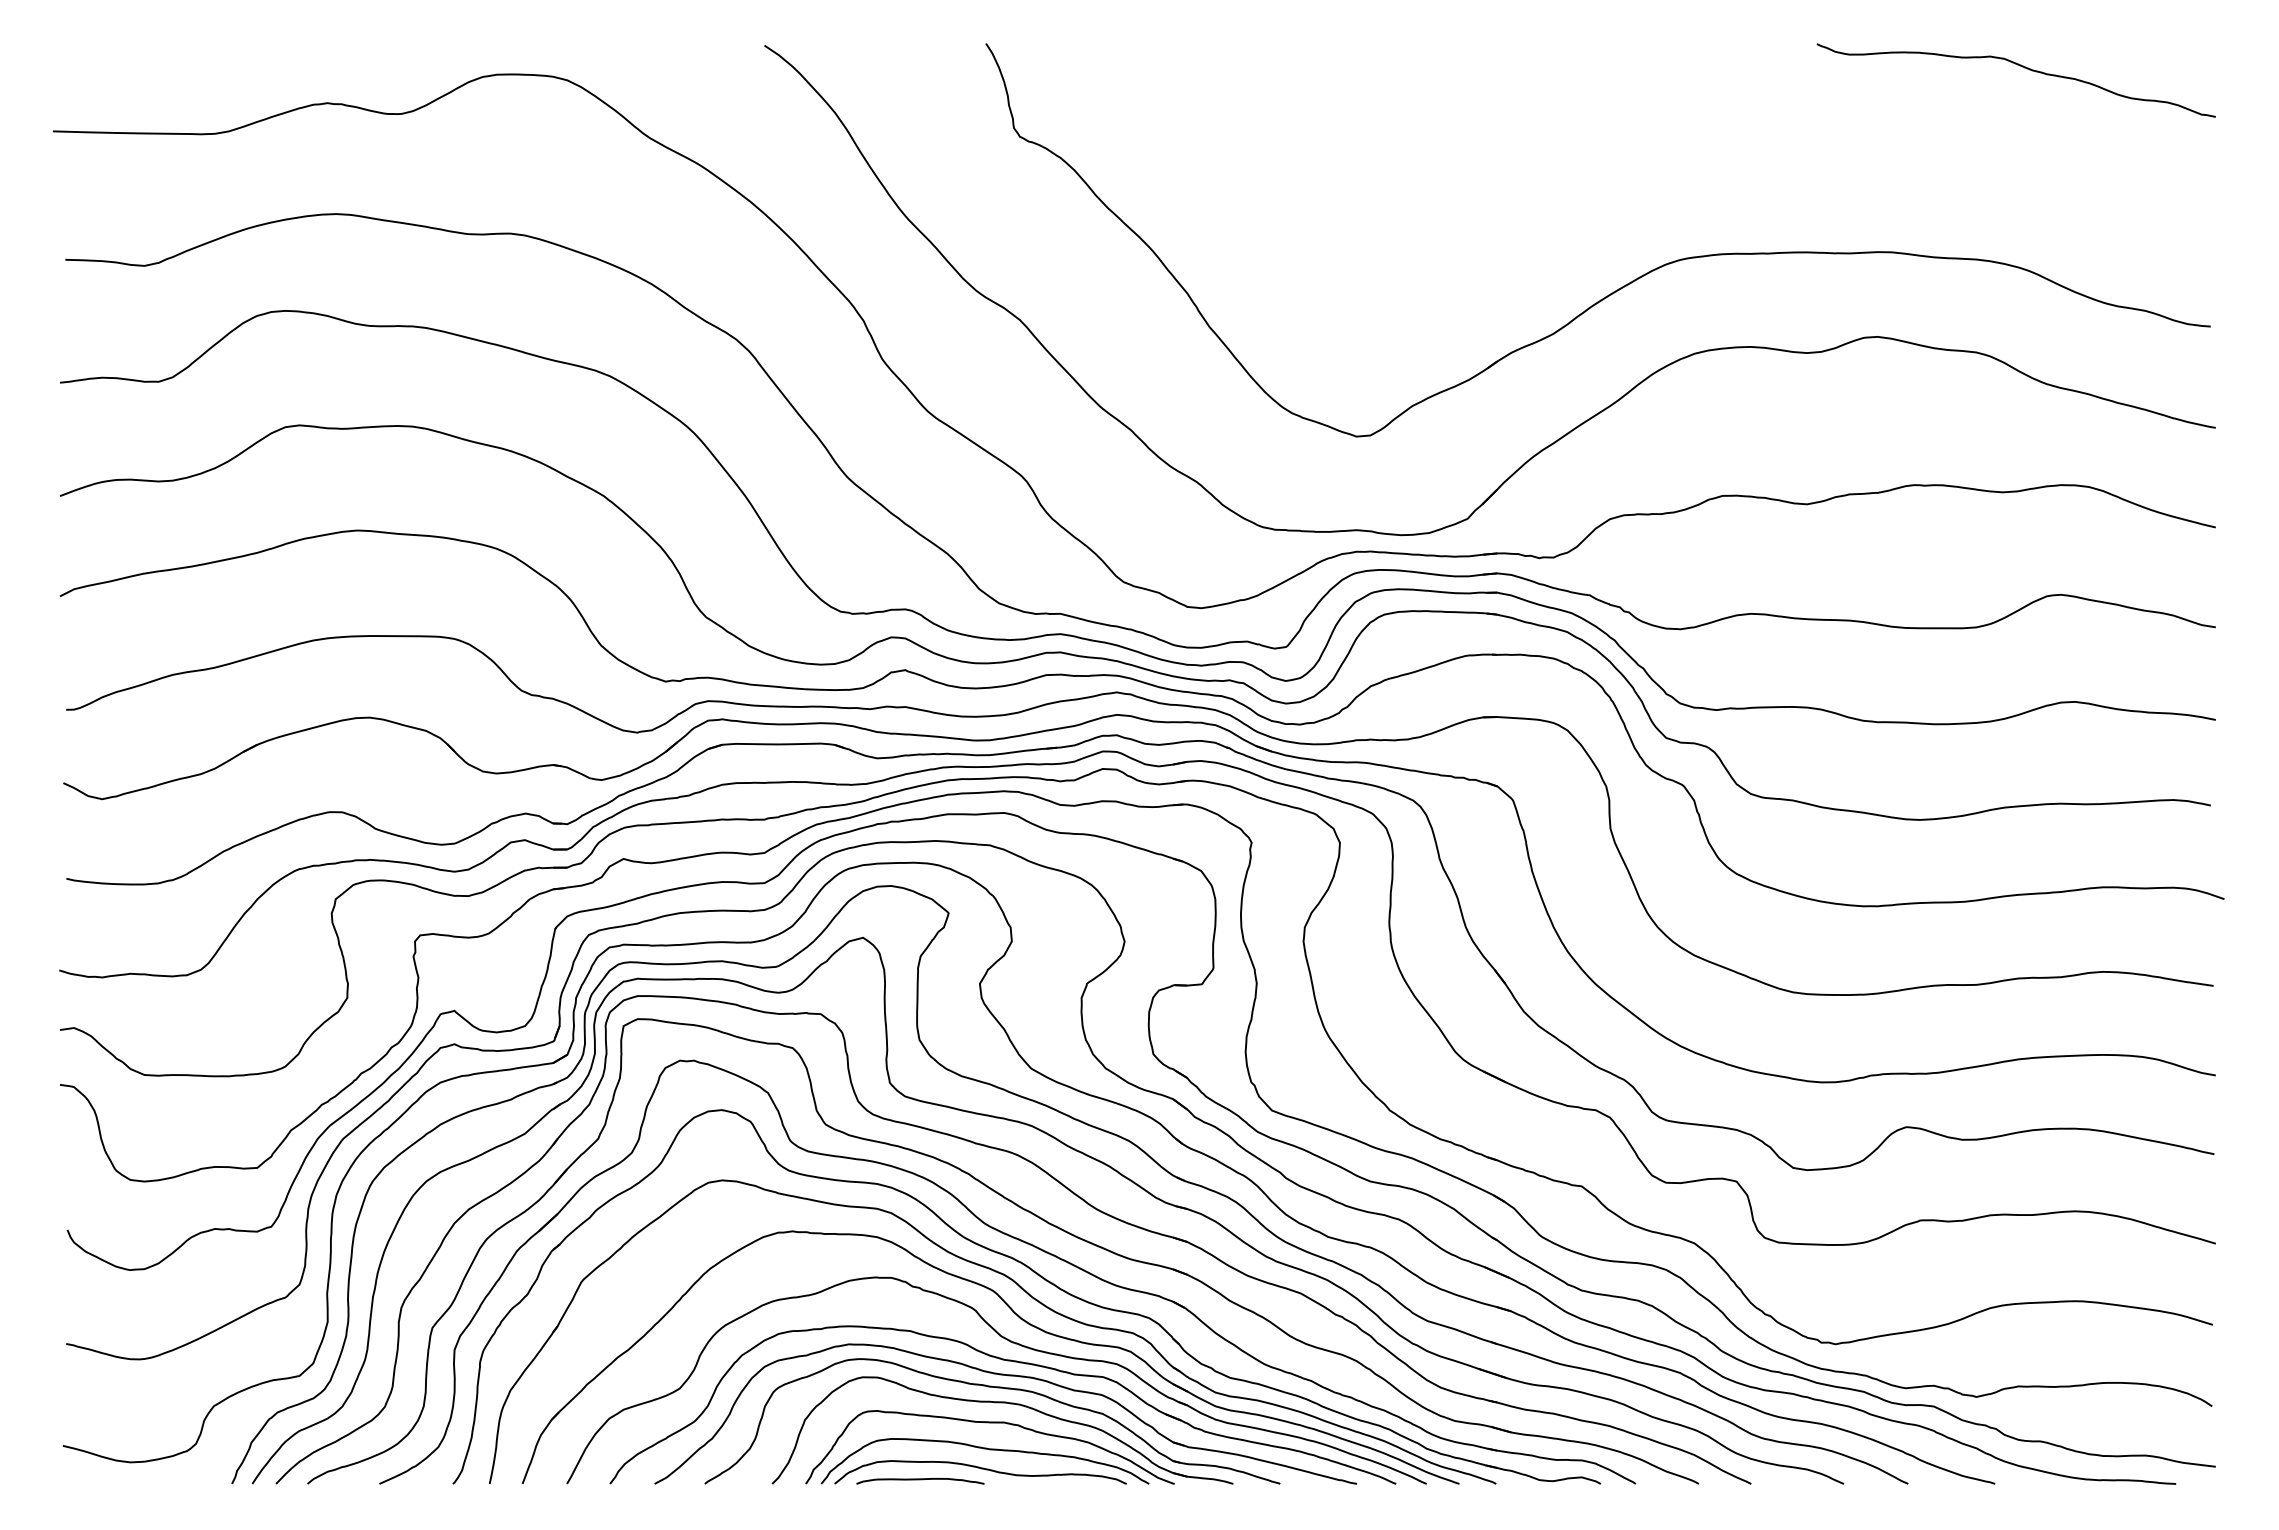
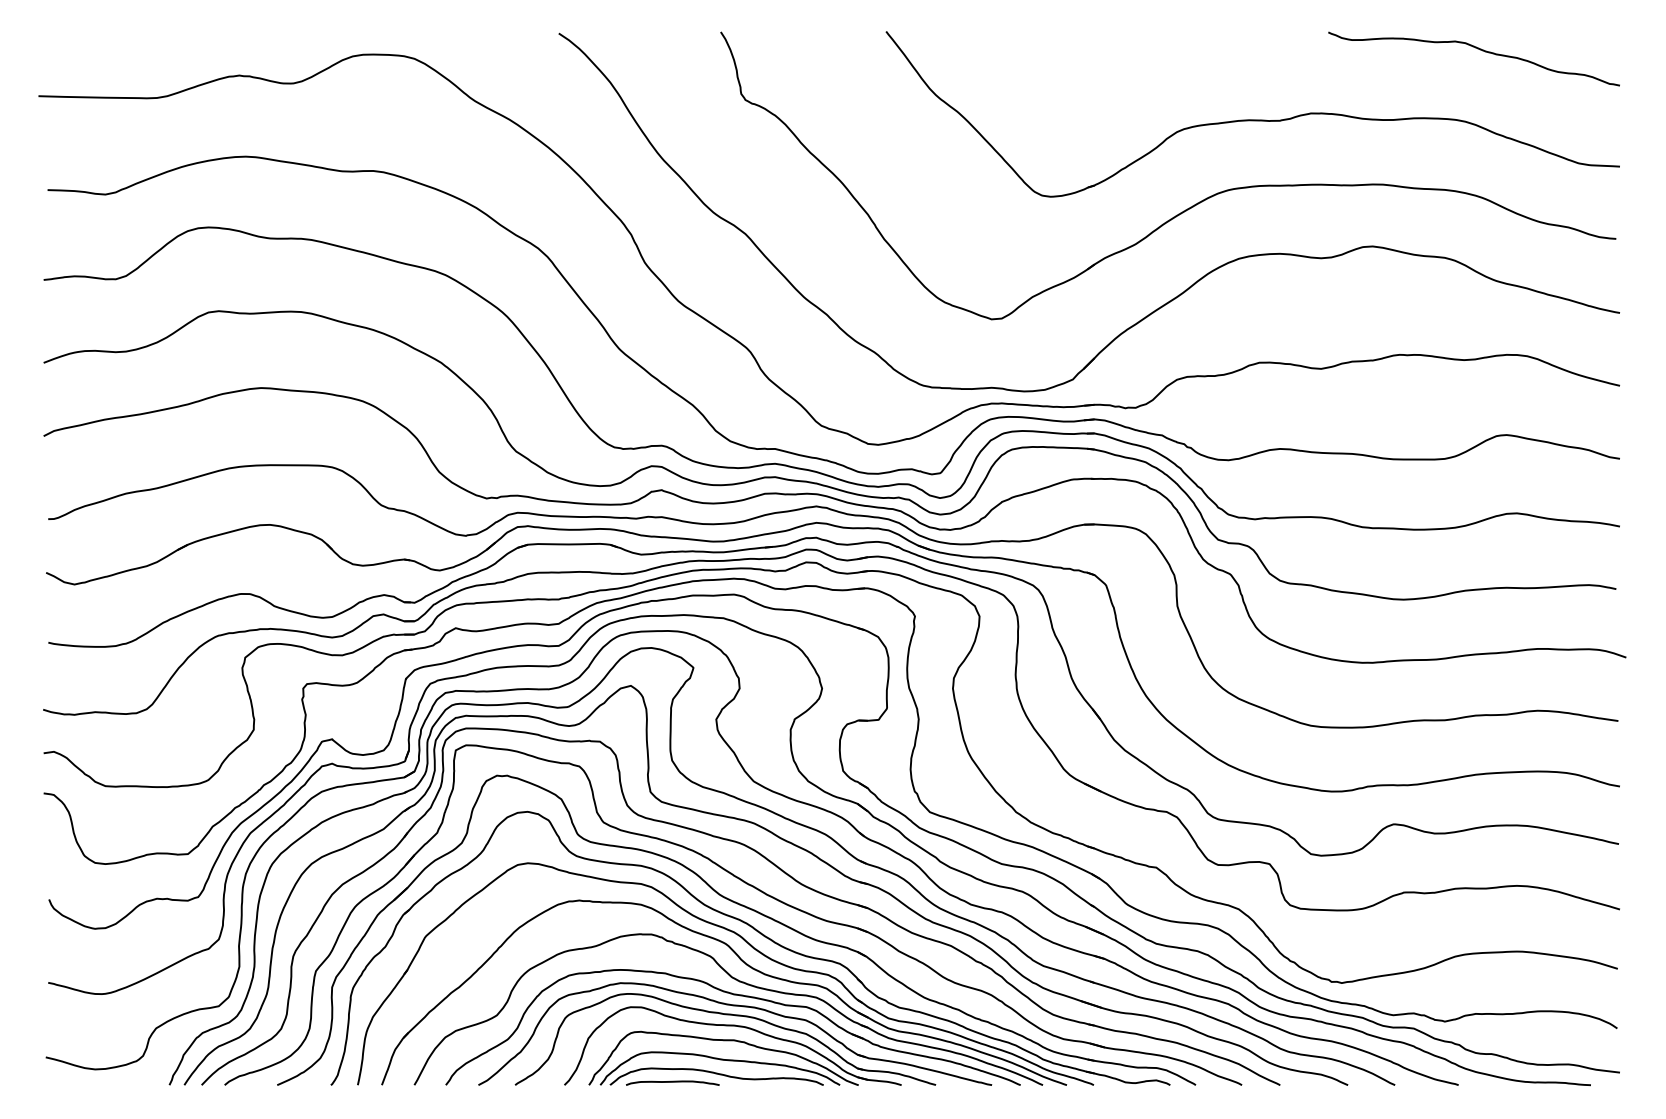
part: (1713, 163) -> (1252, 119), added

